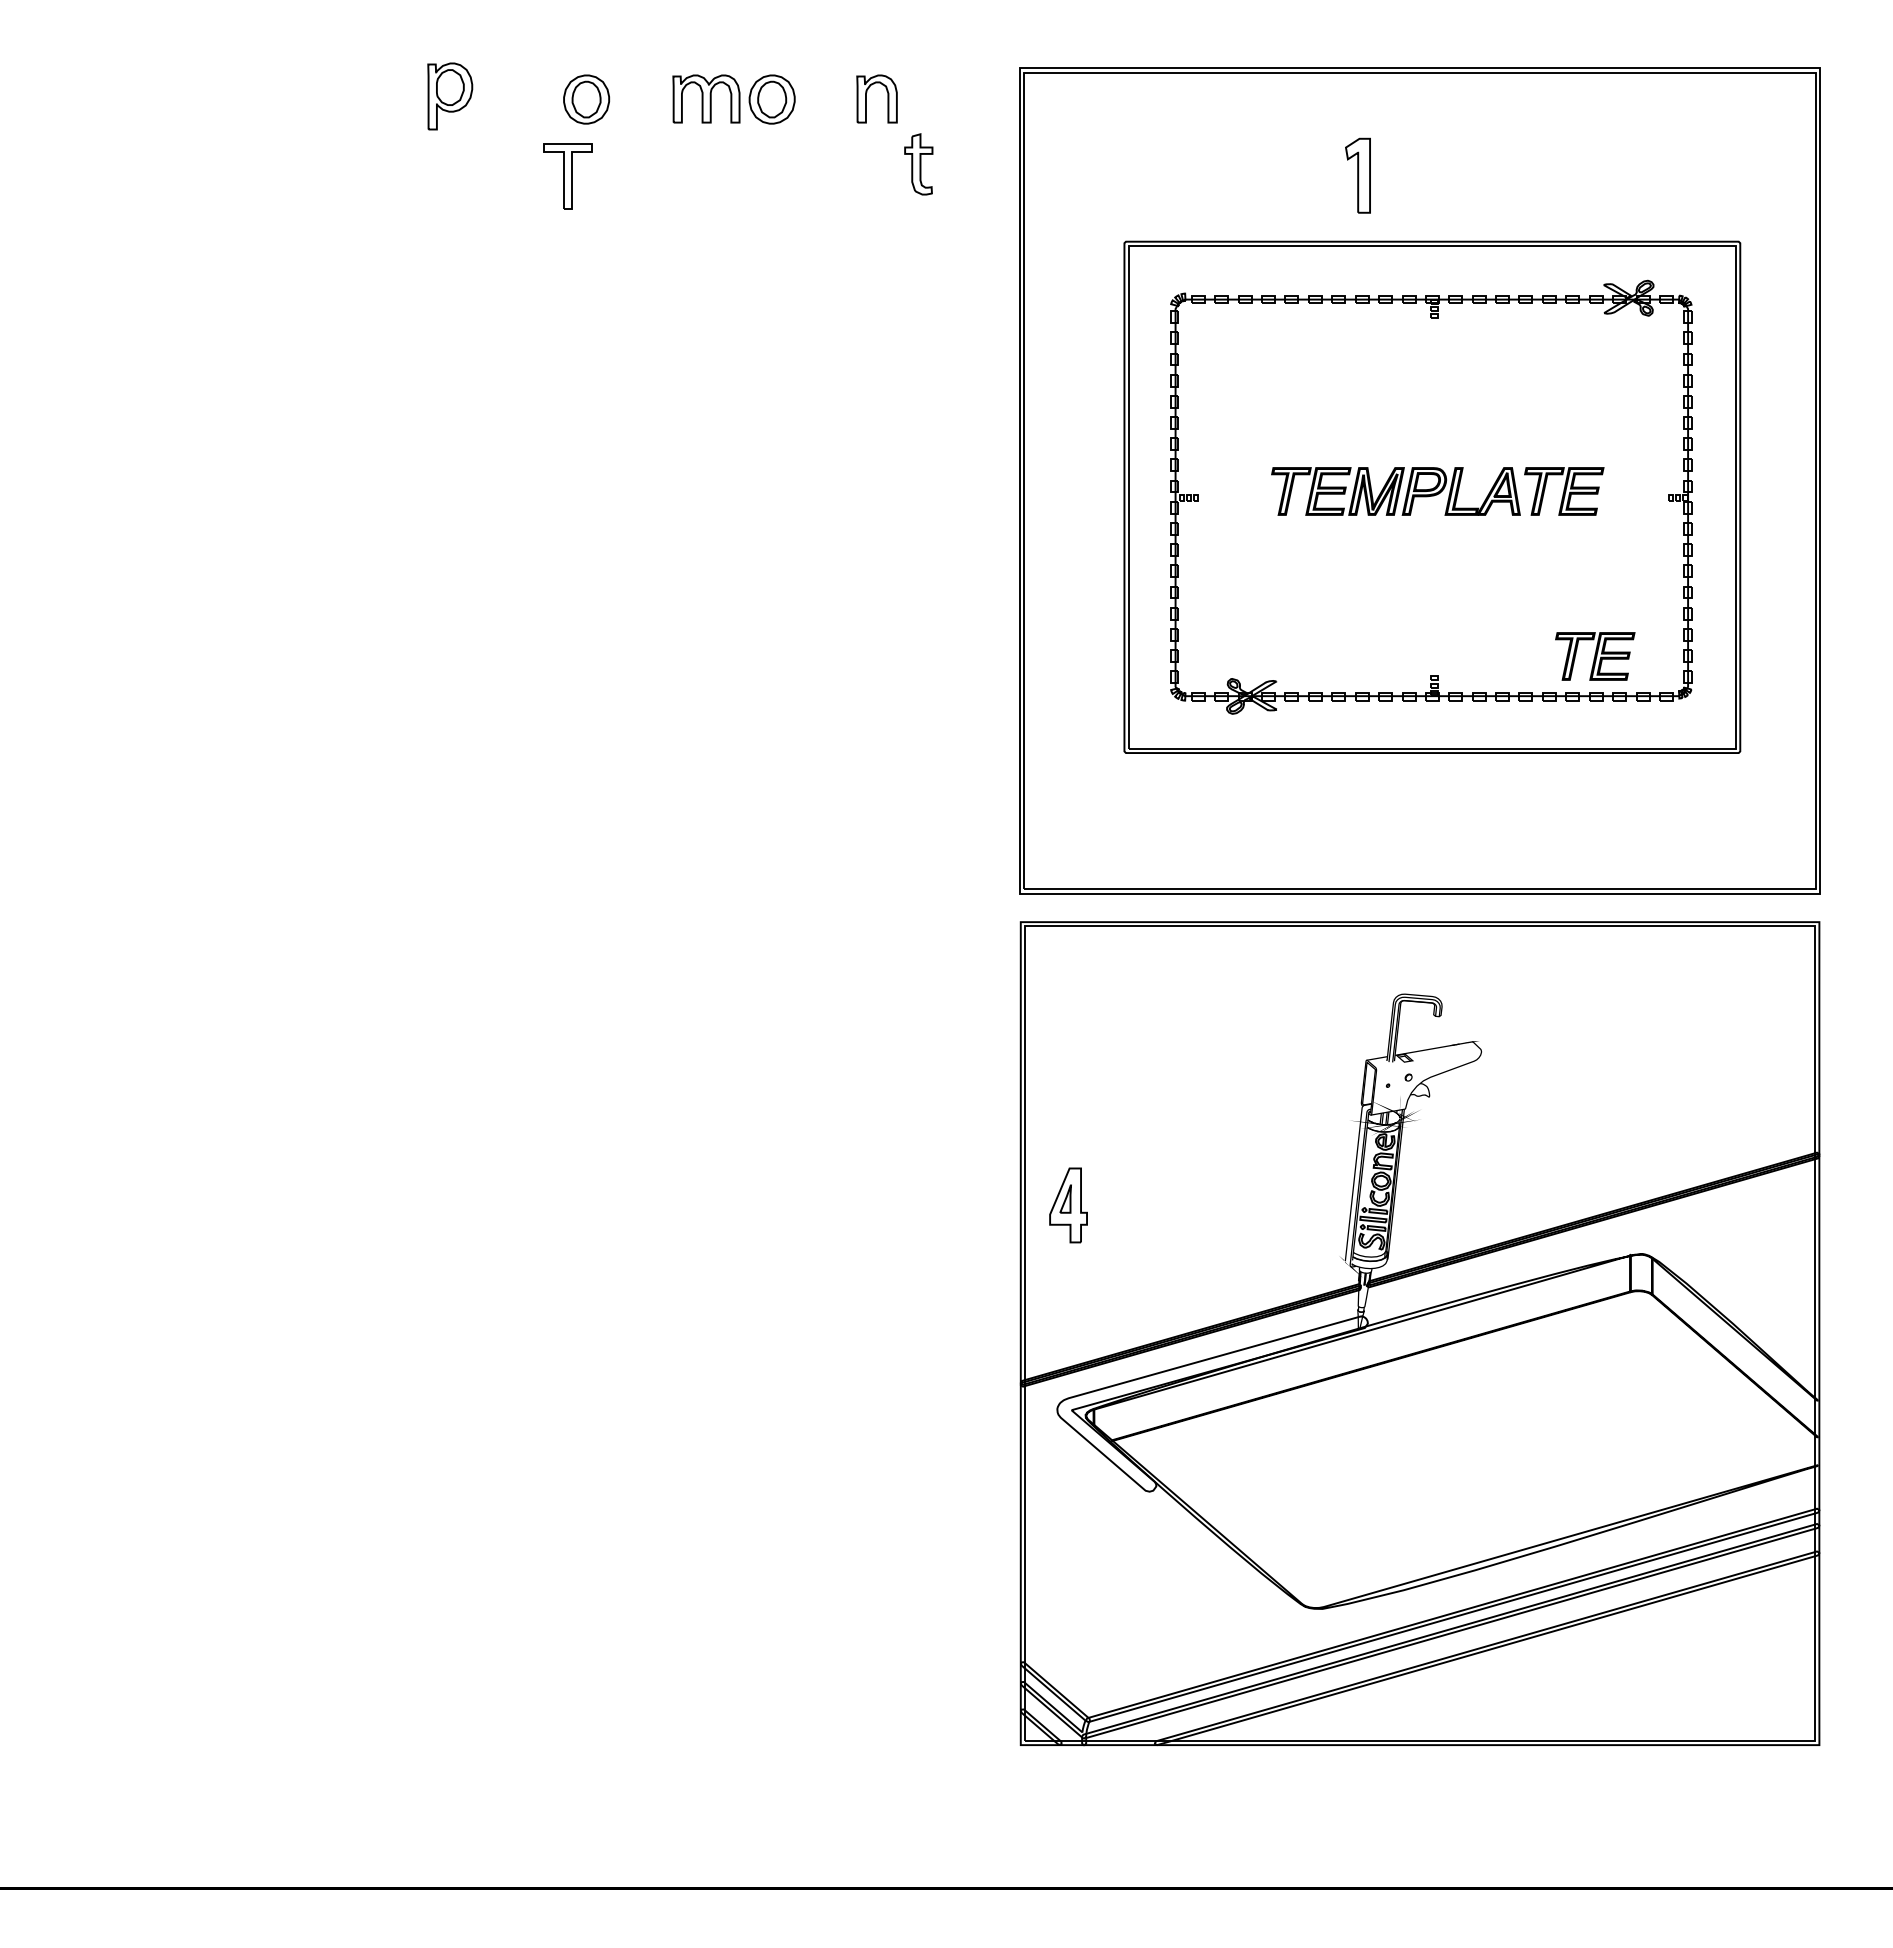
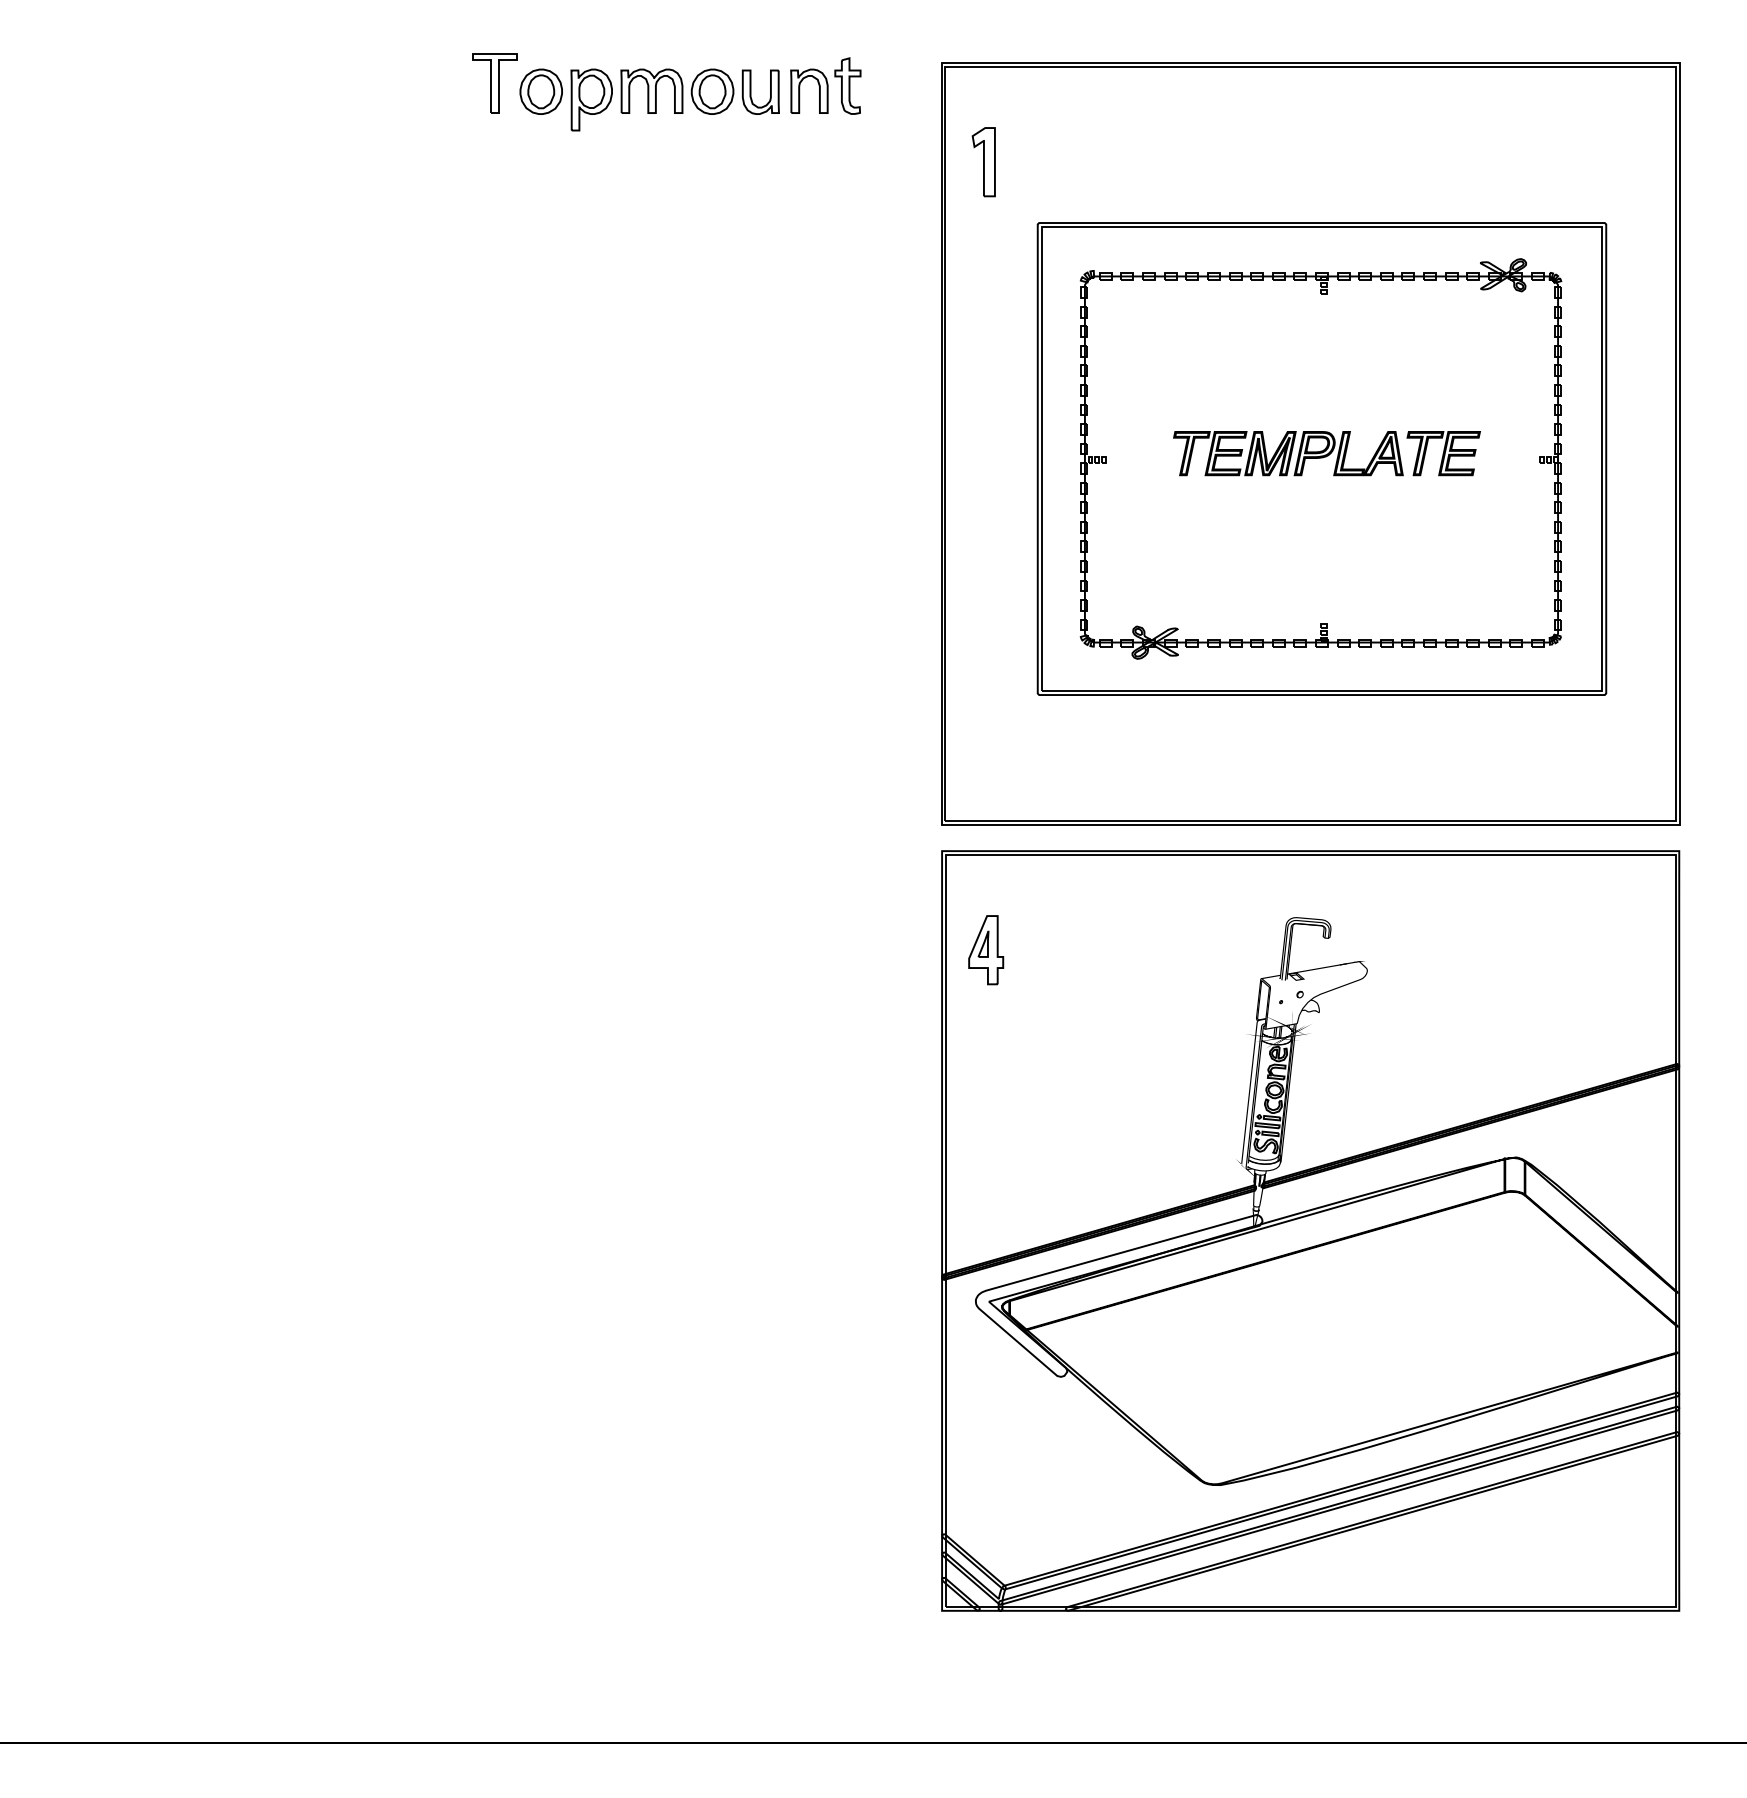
part: (450, 96) -> (591, 100), moved
part: (814, 99) -> (751, 91), added
part: (918, 164) -> (847, 86), moved
part: (1357, 175) -> (983, 161), moved
part: (567, 176) -> (495, 83), moved
part: (1595, 656) -> (1472, 605), removed
part: (1068, 1205) -> (986, 950), moved

